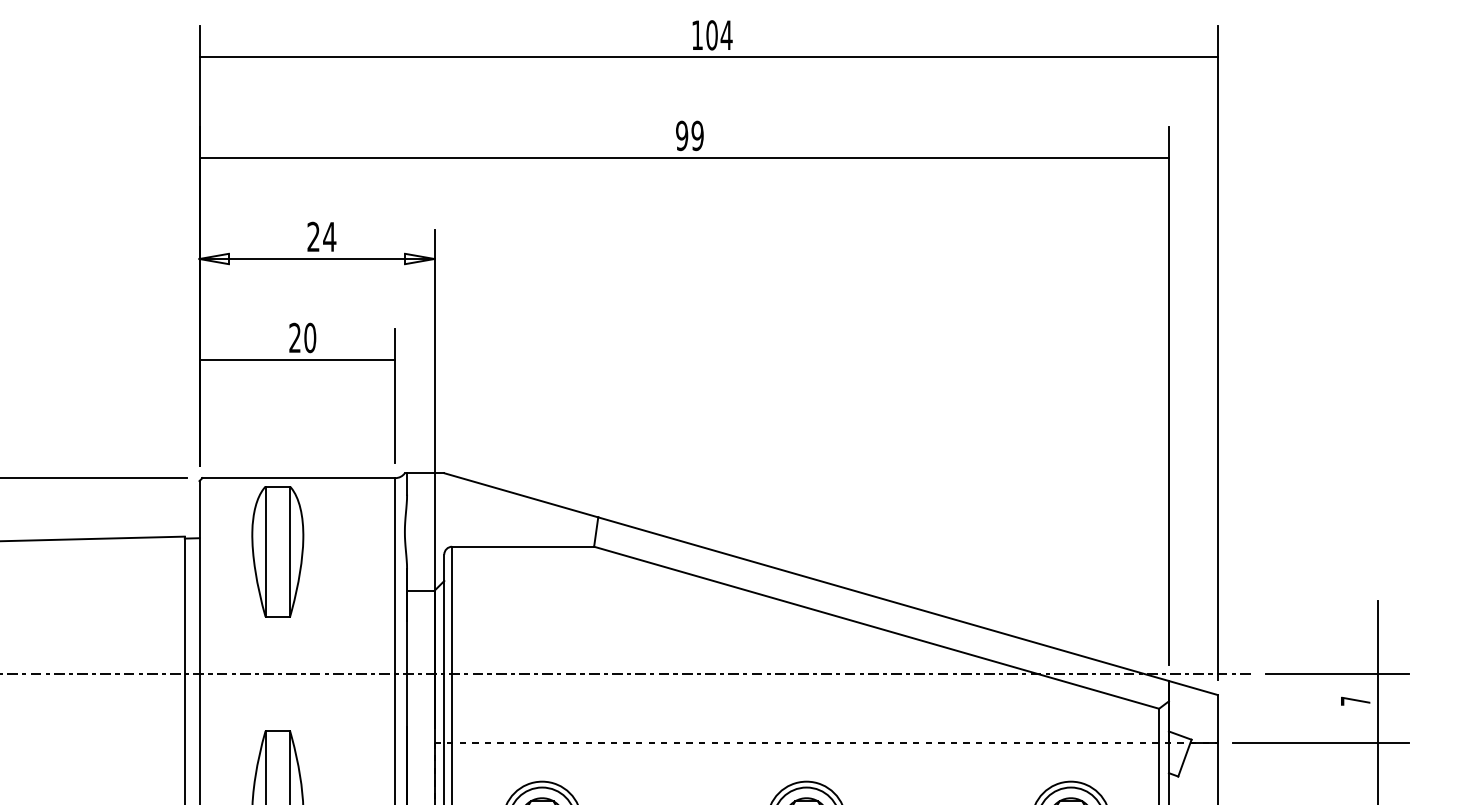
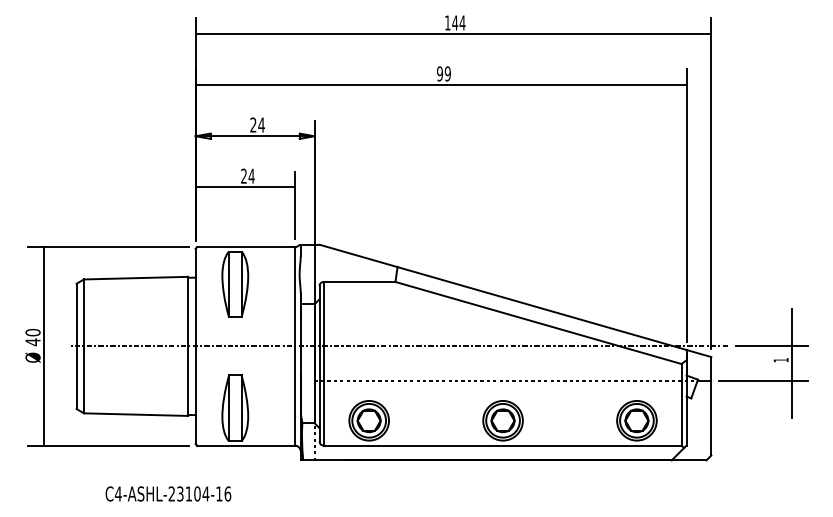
text: (712, 34) -> (455, 22), 104 -> 144
text: (309, 336) -> (251, 175), 20 -> 24
text: (1354, 701) -> (780, 360), 7 -> 1

